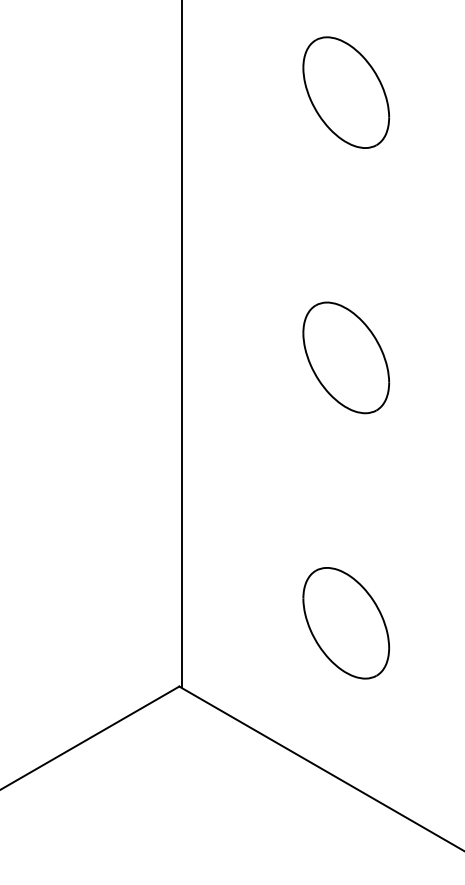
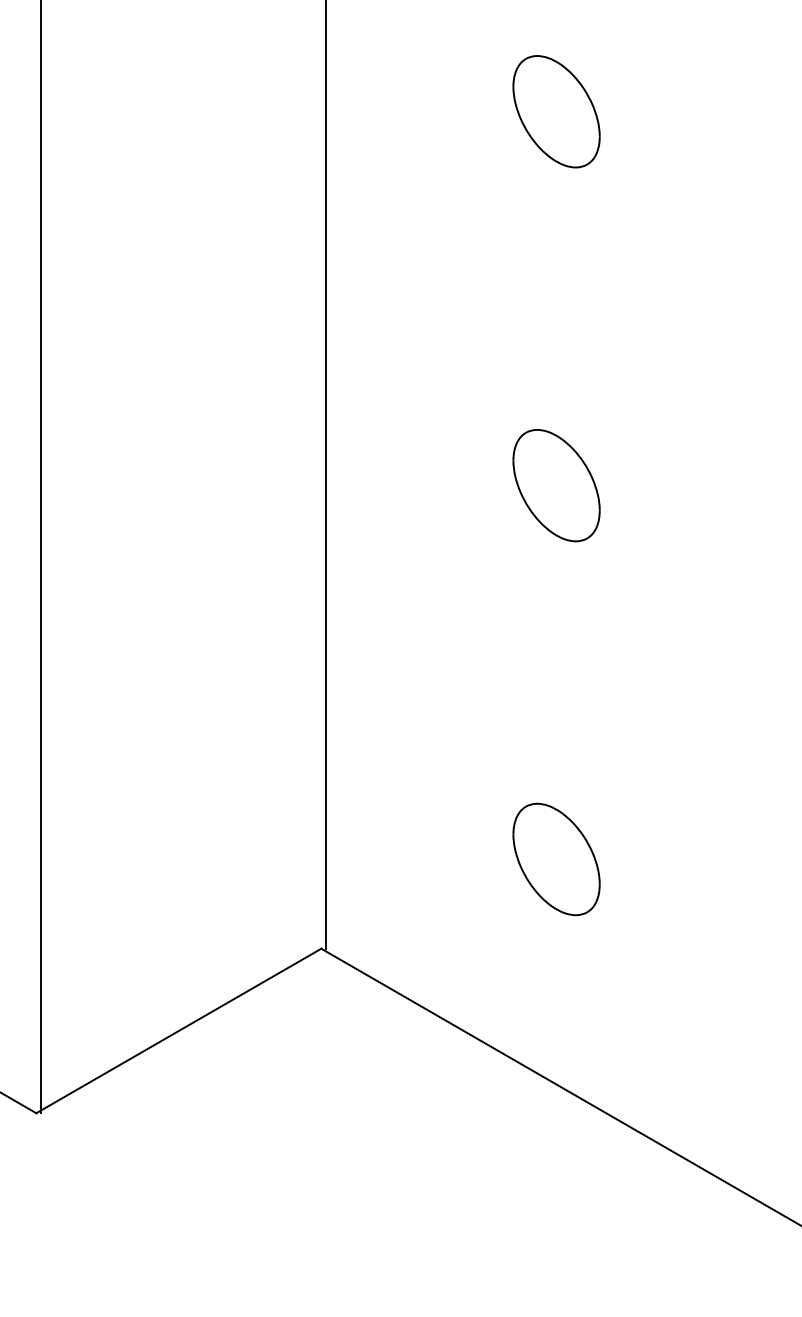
part: (346, 92) -> (556, 111), size x0.71
part: (346, 357) -> (556, 485), size x0.71
part: (346, 623) -> (556, 859), size x0.71

